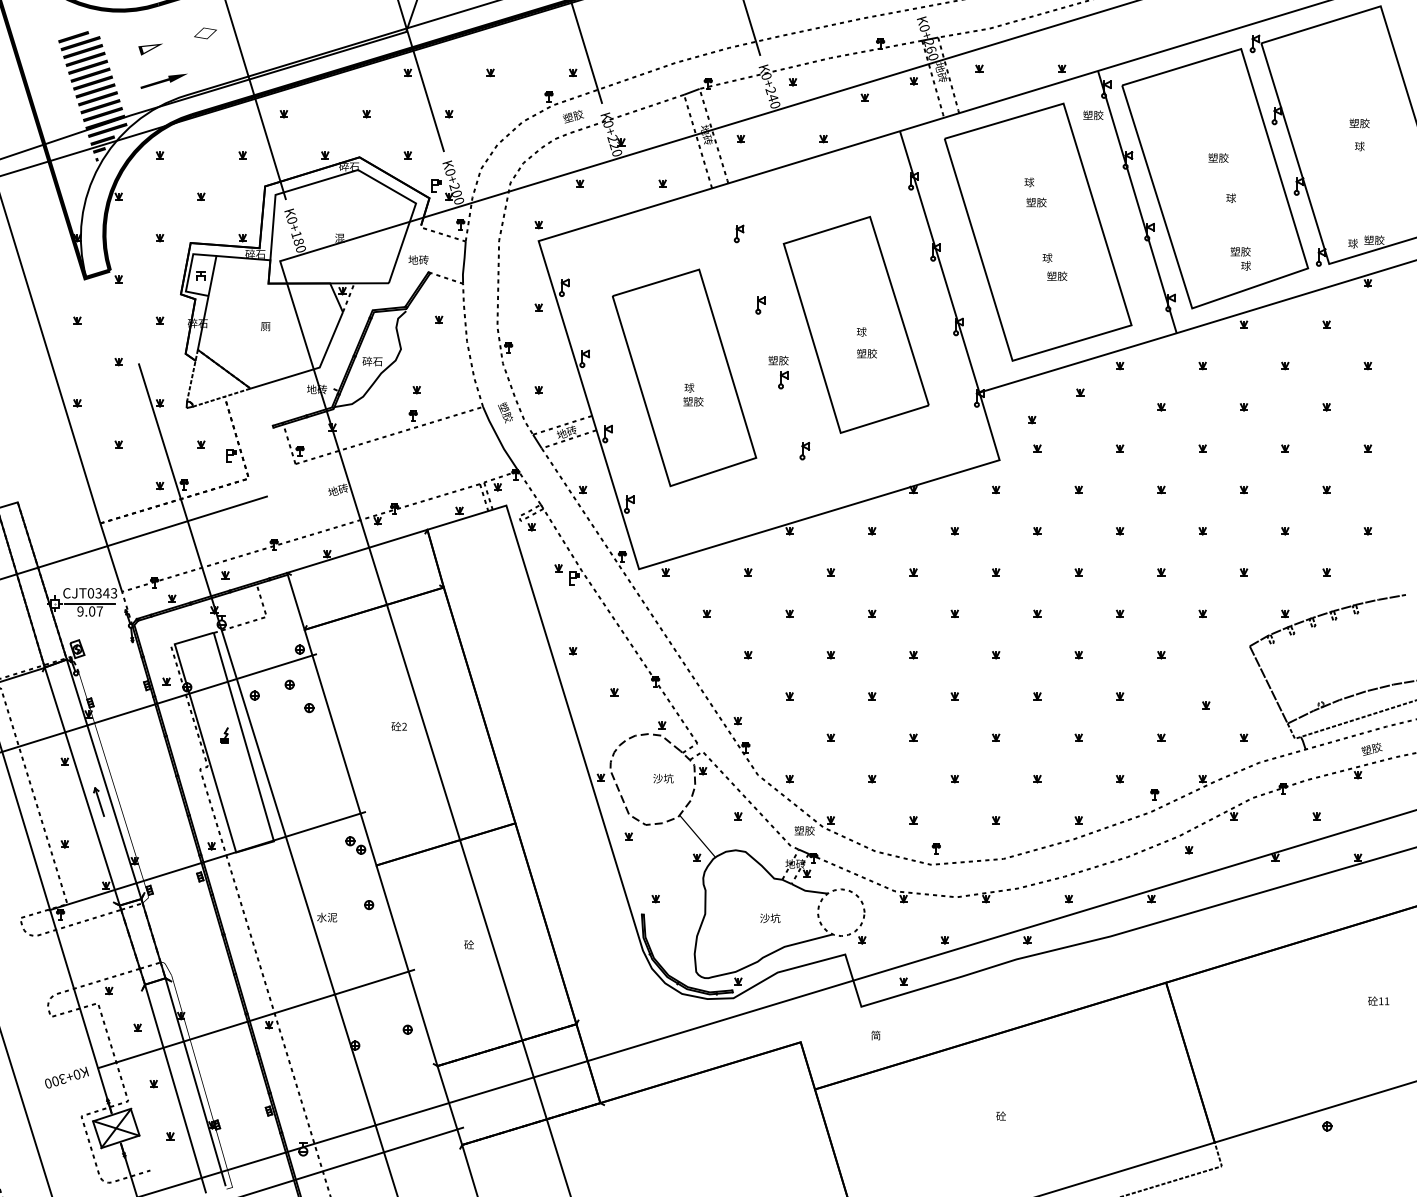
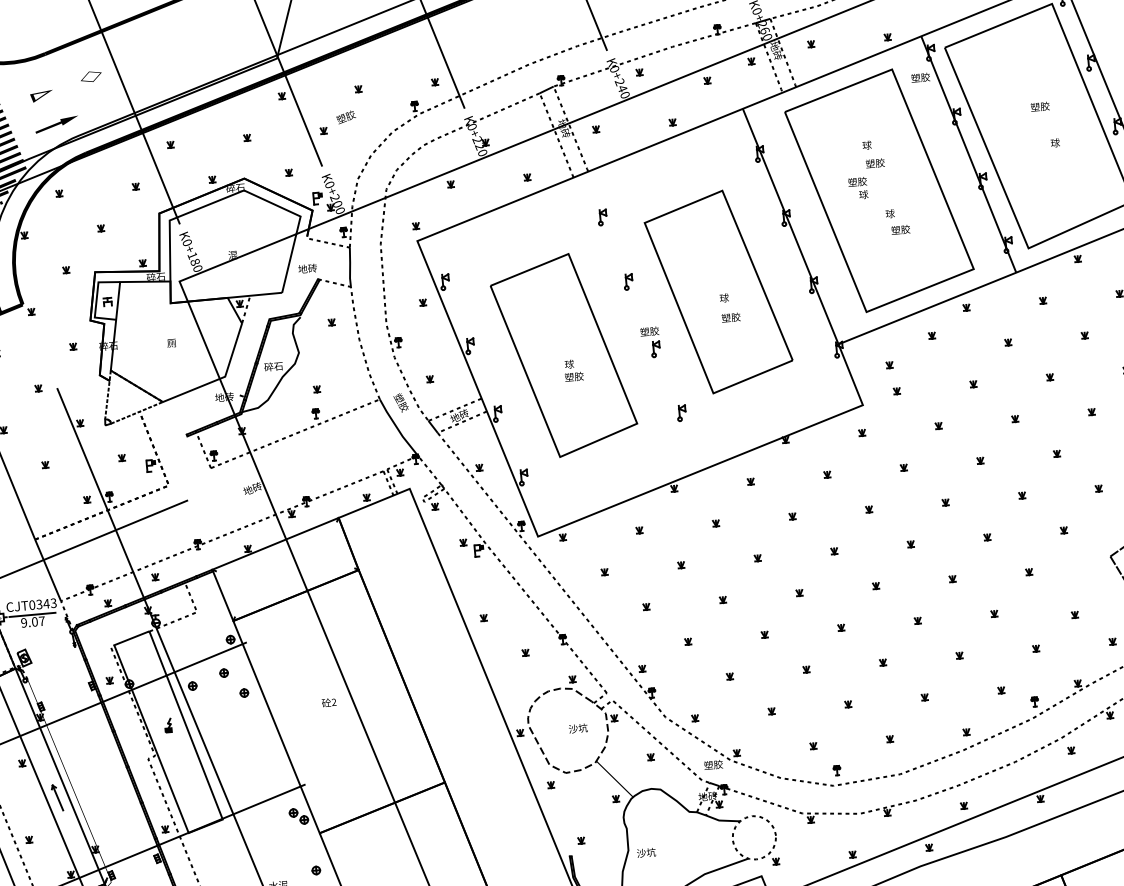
text: (573, 116) -> (346, 117), moved
text: (1240, 258) -> (858, 188), moved
text: (770, 918) -> (646, 853), moved

